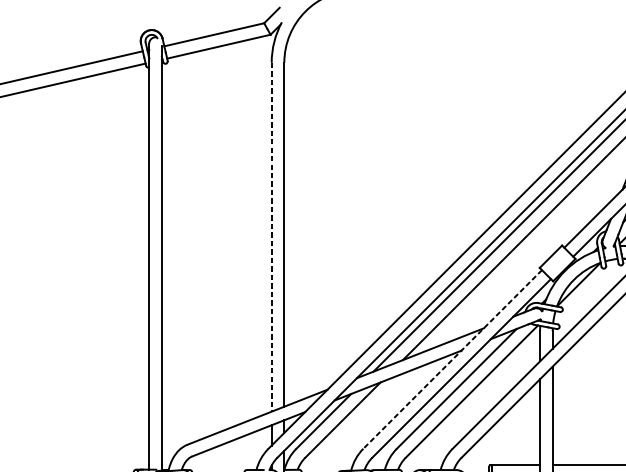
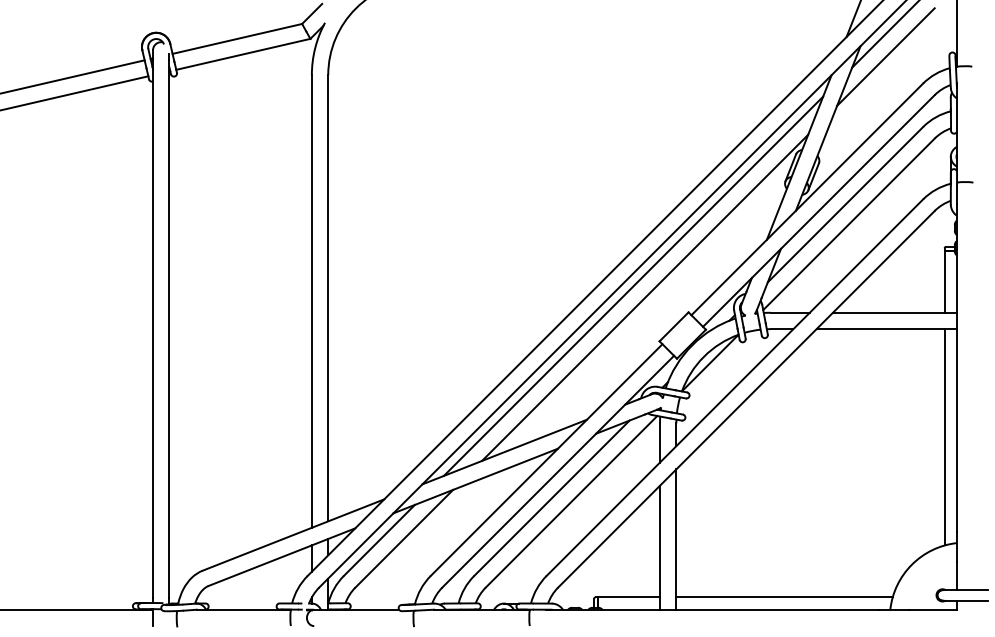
line: (271, 237) -> (311, 302), dashed -> solid
line: (452, 359) -> (546, 460), dashed -> solid

